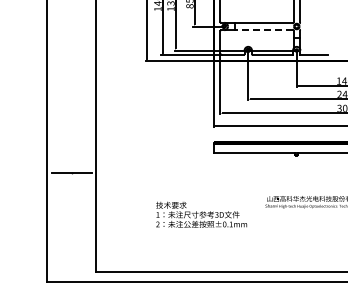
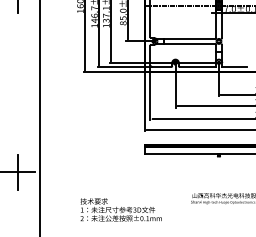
line: (263, 29) -> (189, 44), dashed -> solid
line: (71, 172) -> (17, 172), added
text: (201, 214) -> (121, 209), moved

